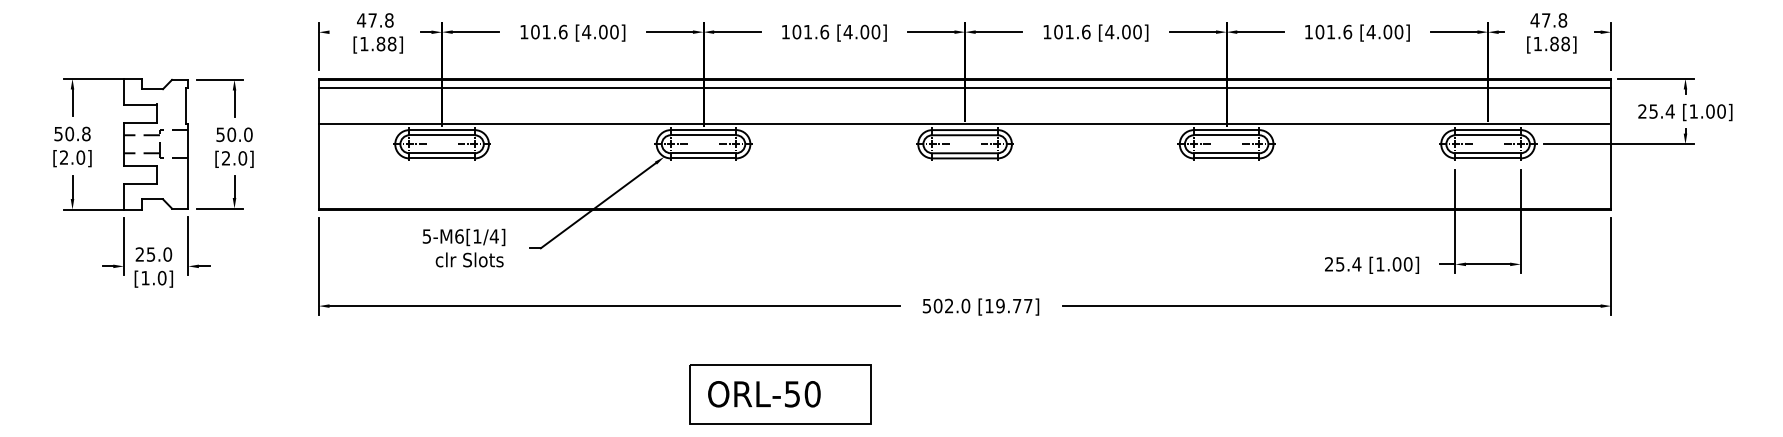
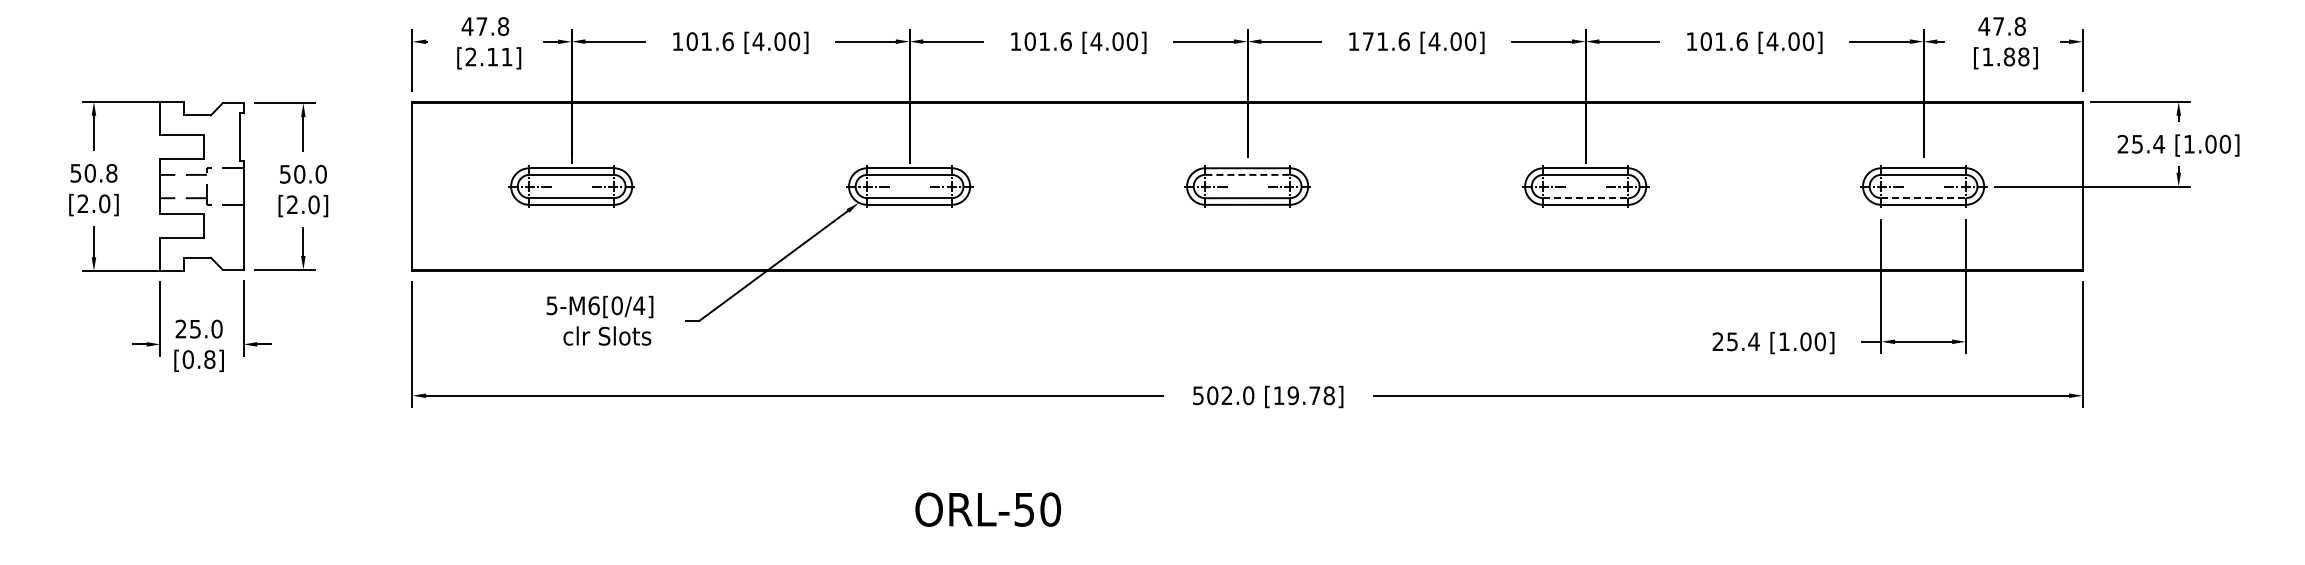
text: (1057, 32) -> (1367, 41), 101.6 -> 171.6
text: (377, 43) -> (488, 56), [1.88] -> [2.11]
line: (965, 87) -> (1247, 113), removed
line: (963, 124) -> (1245, 160), removed
line: (965, 134) -> (1248, 174), solid -> dashed
line: (1227, 153) -> (1586, 198), solid -> dashed
line: (1488, 153) -> (1924, 198), solid -> dashed
text: (476, 236) -> (616, 305), 5-M6[1/4] -> 5-M6[0/4]
text: (153, 278) -> (198, 359), [1.0] -> [0.8]
text: (1027, 305) -> (1328, 395), [19.77] -> [19.78]
part: (780, 394) -> (1008, 509), removed

